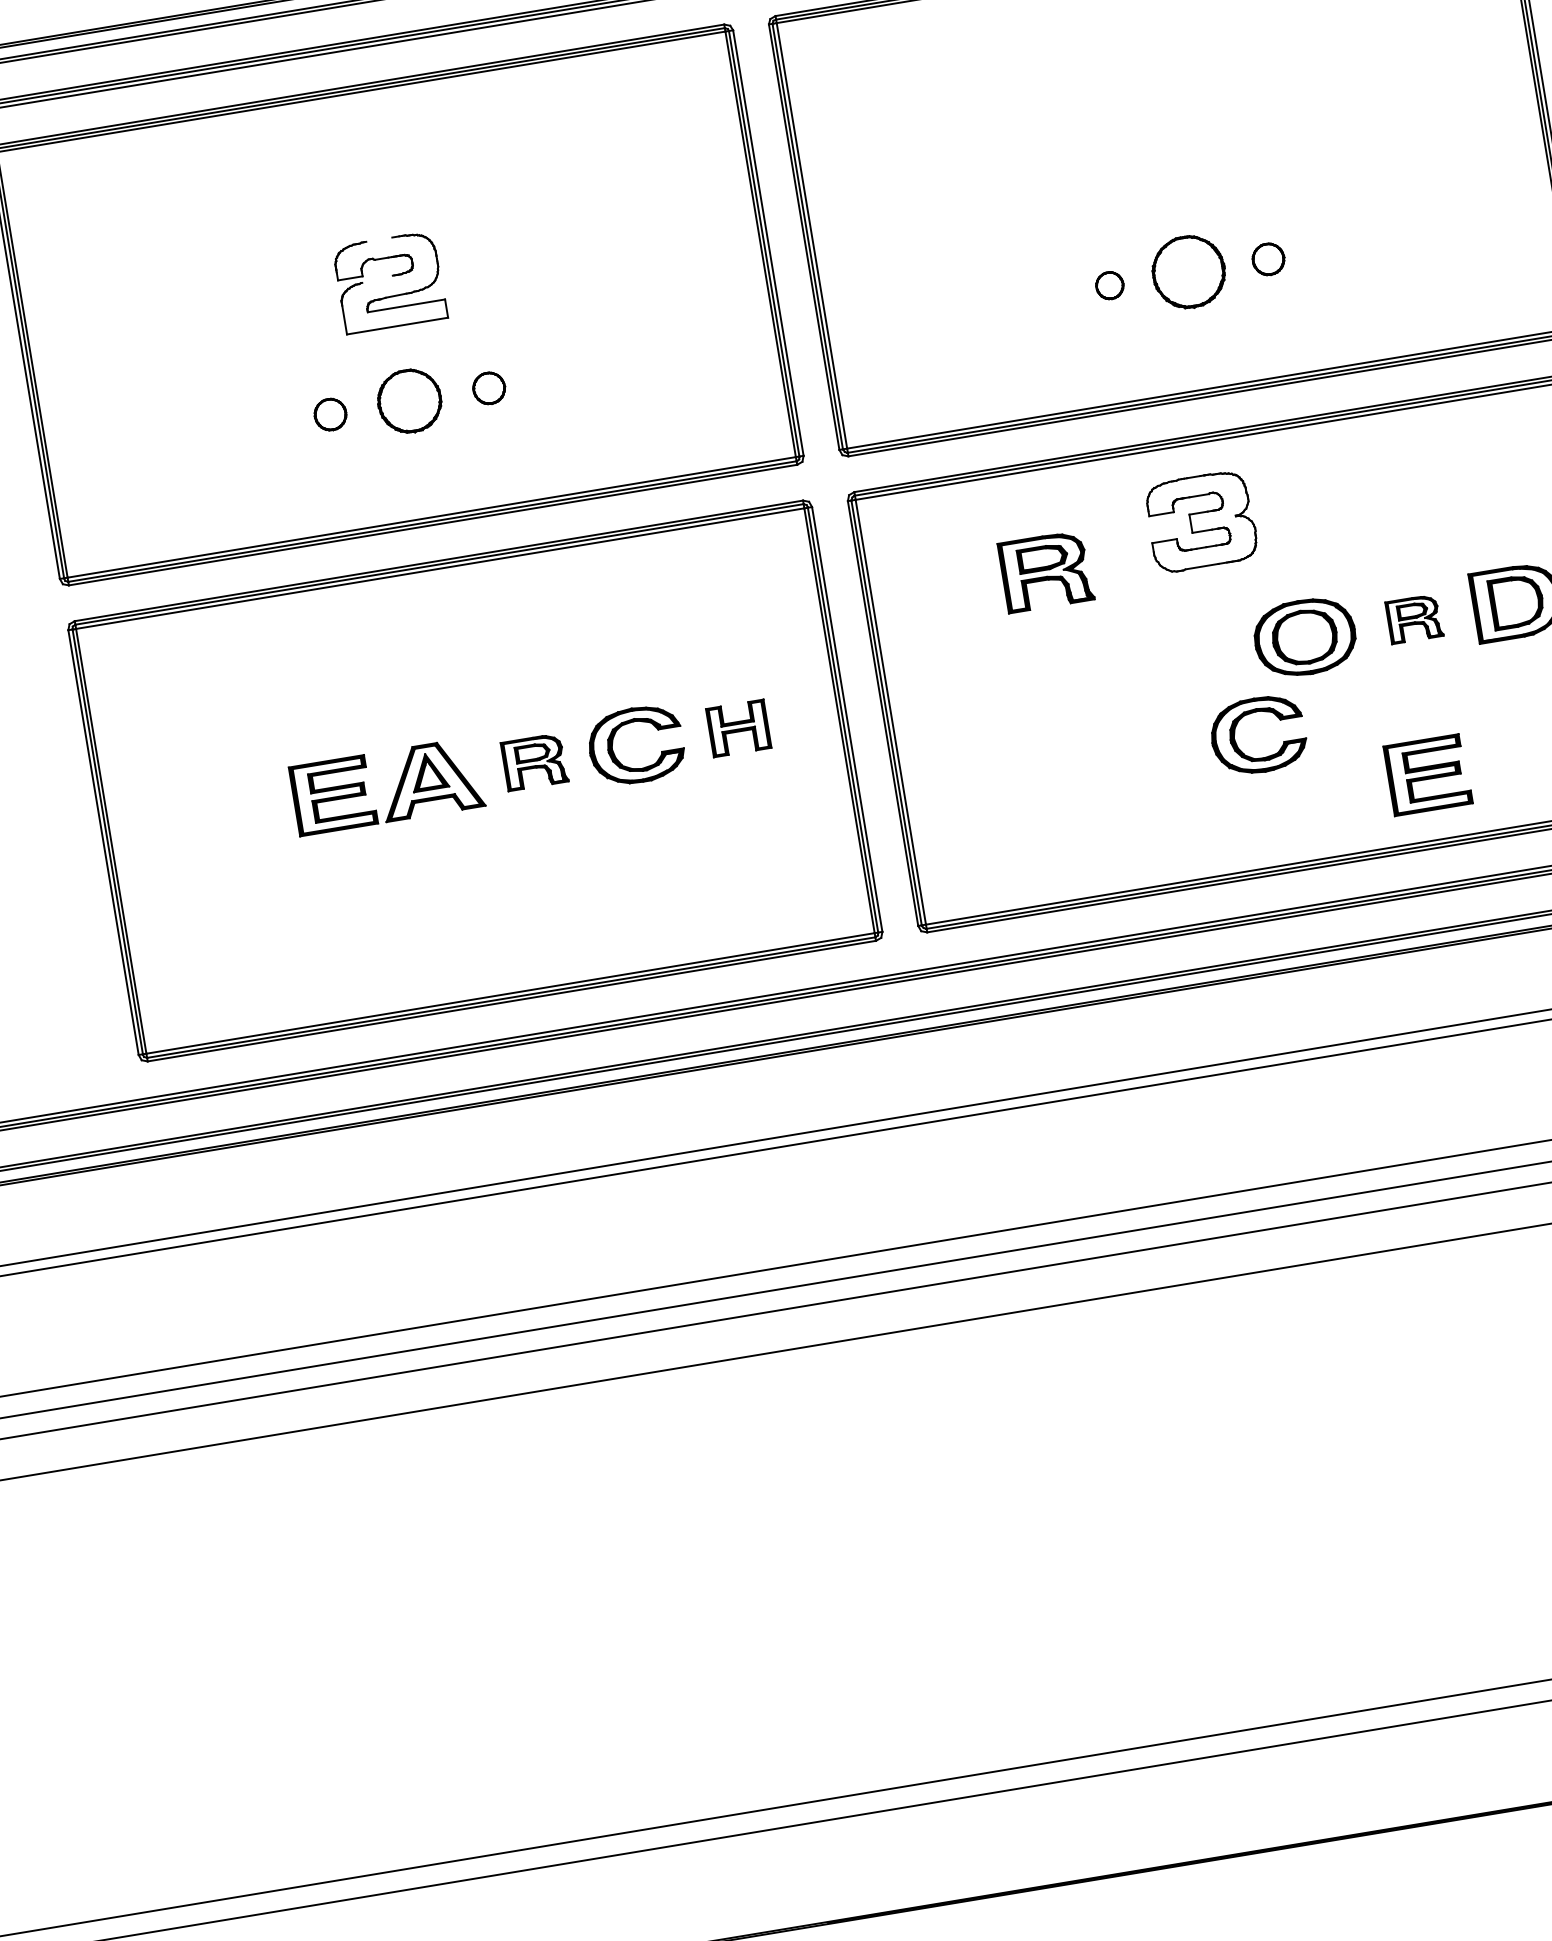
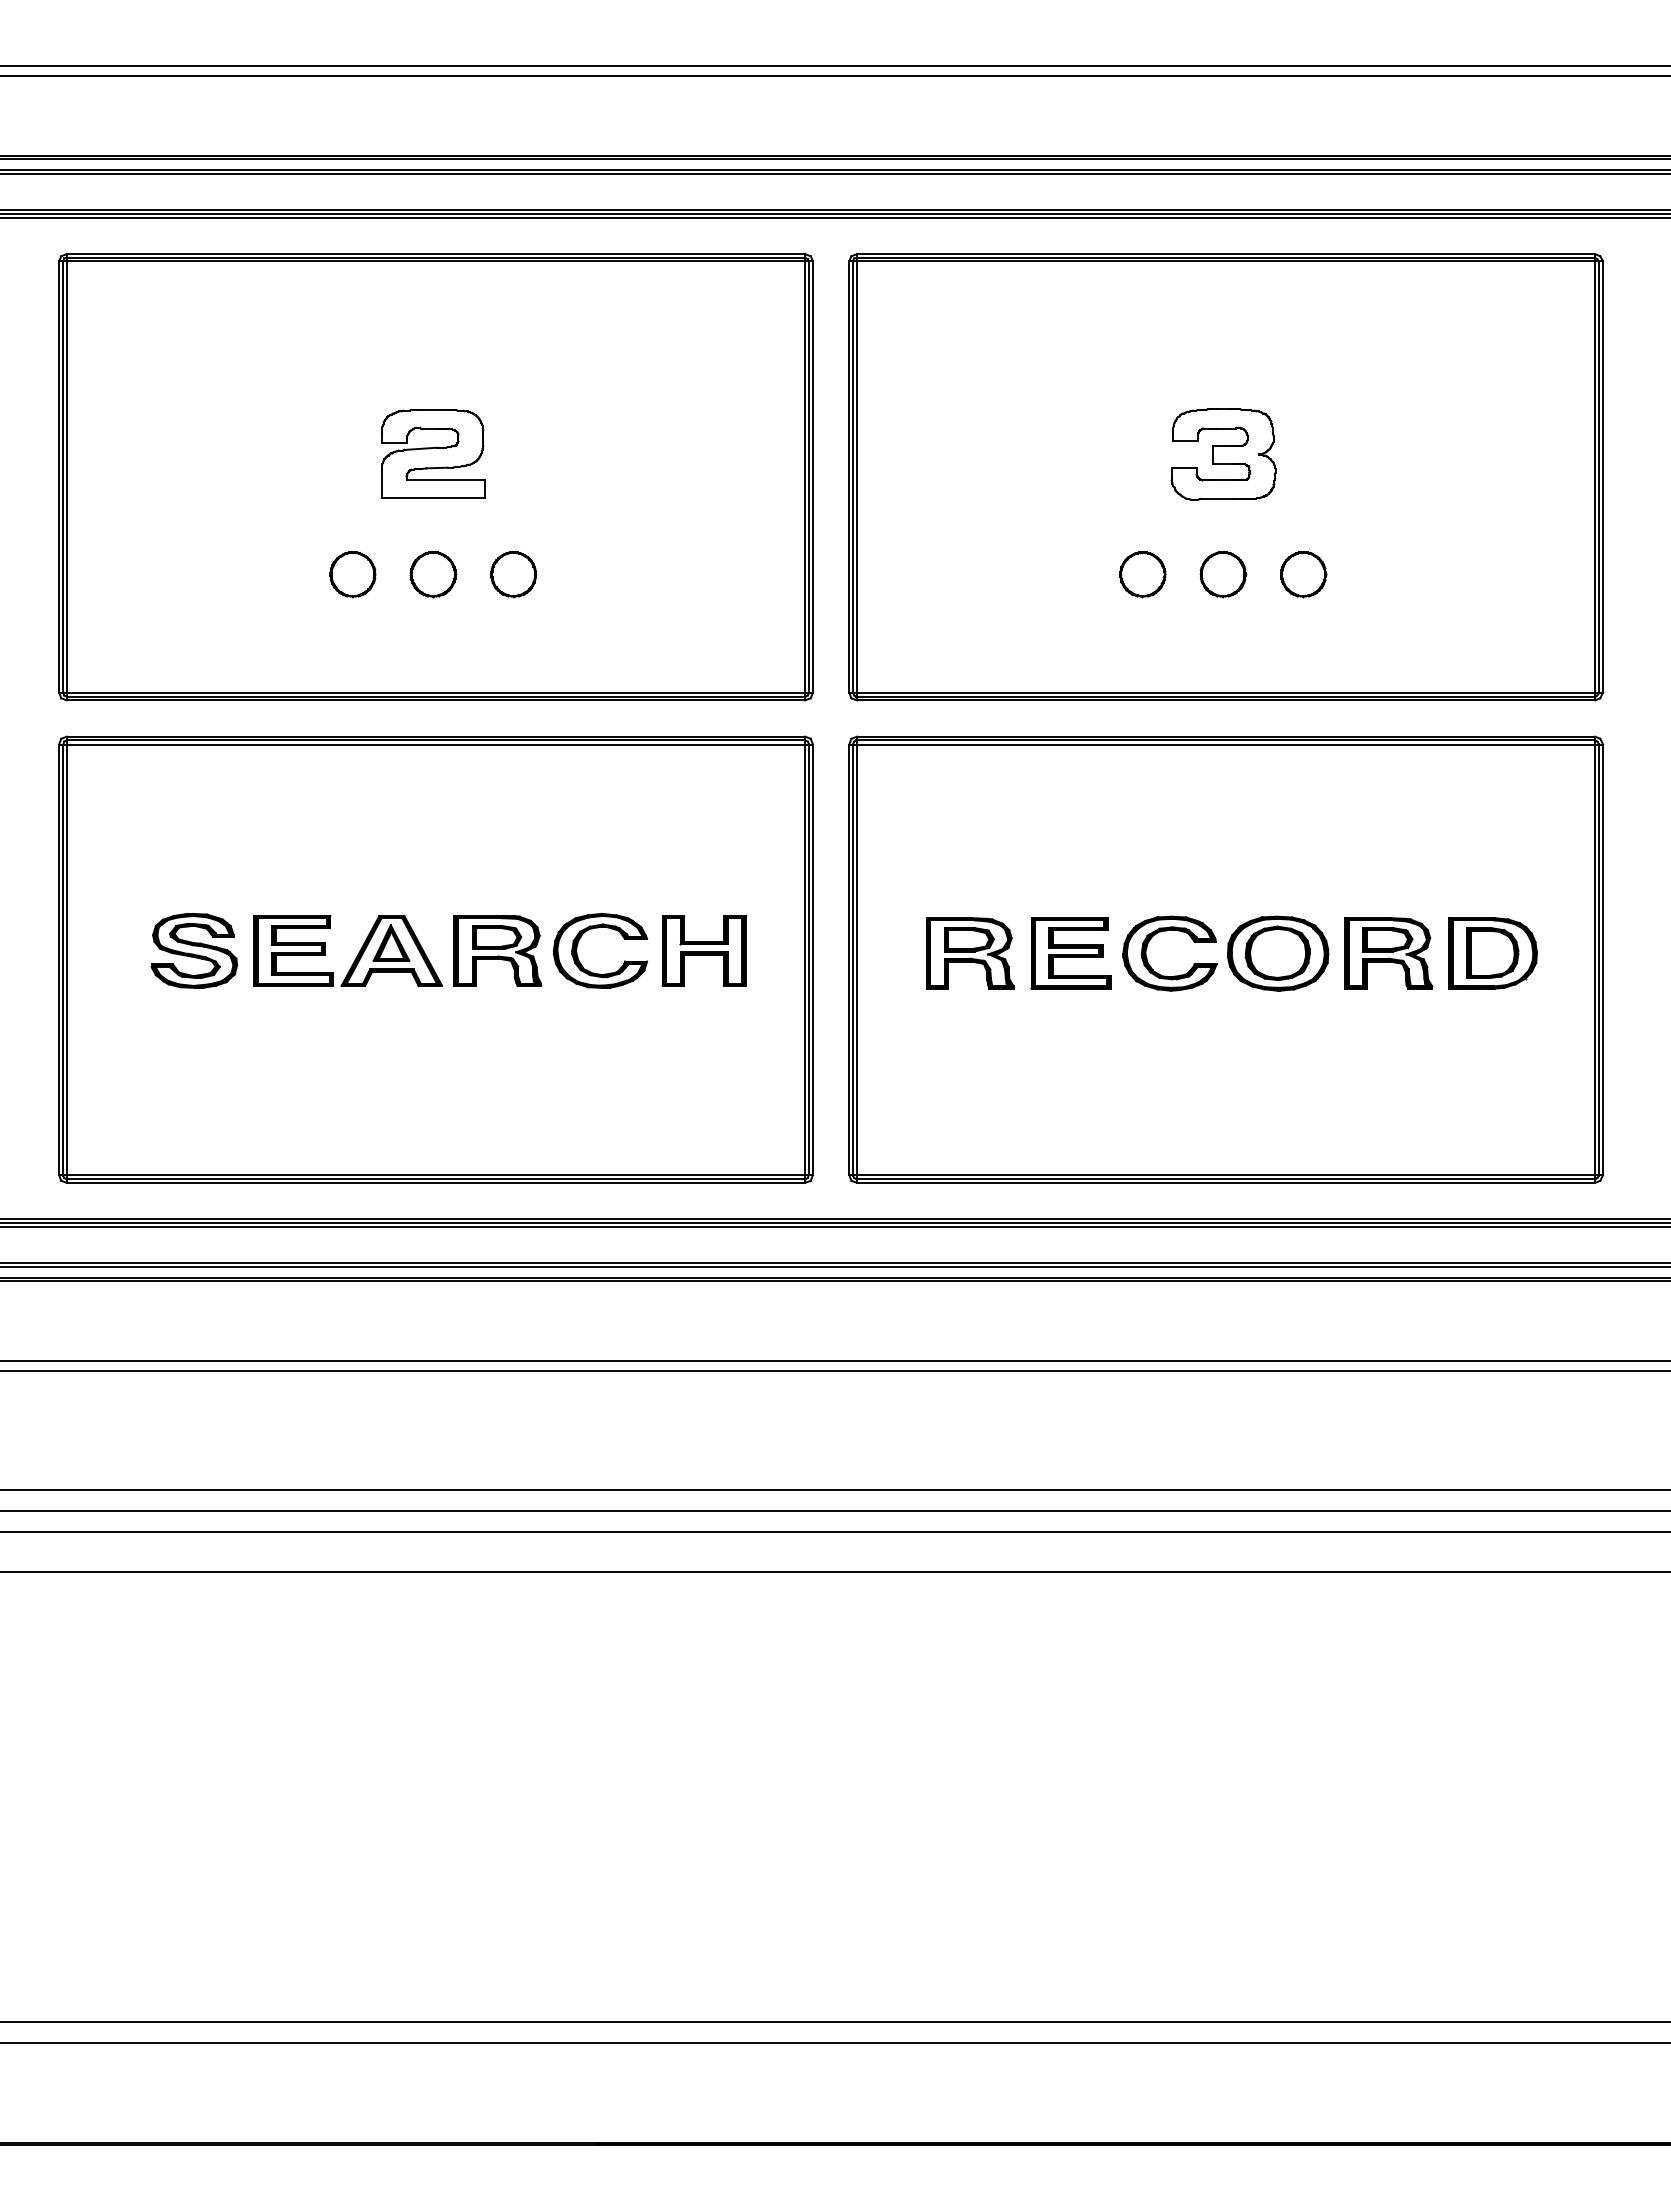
line: (379, 240) -> (429, 410), added
part: (1268, 259) -> (1303, 574), size x1.43
part: (1189, 272) -> (1223, 574), size x0.62
line: (377, 278) -> (421, 448), added
part: (1109, 285) -> (1142, 574), size x1.67
part: (488, 388) -> (513, 574), size x1.43
part: (409, 401) -> (433, 574), size x0.71
part: (330, 414) -> (352, 574), size x1.43
part: (1201, 521) -> (1223, 454), moved
part: (1045, 571) -> (969, 953), moved
part: (1414, 619) -> (1388, 953), size x1.67
part: (1252, 713) -> (1167, 931), moved
part: (738, 728) -> (704, 950), size x1.43
part: (534, 761) -> (497, 950), size x1.43
part: (1427, 775) -> (1070, 953), moved
part: (235, 811) -> (194, 950), added

